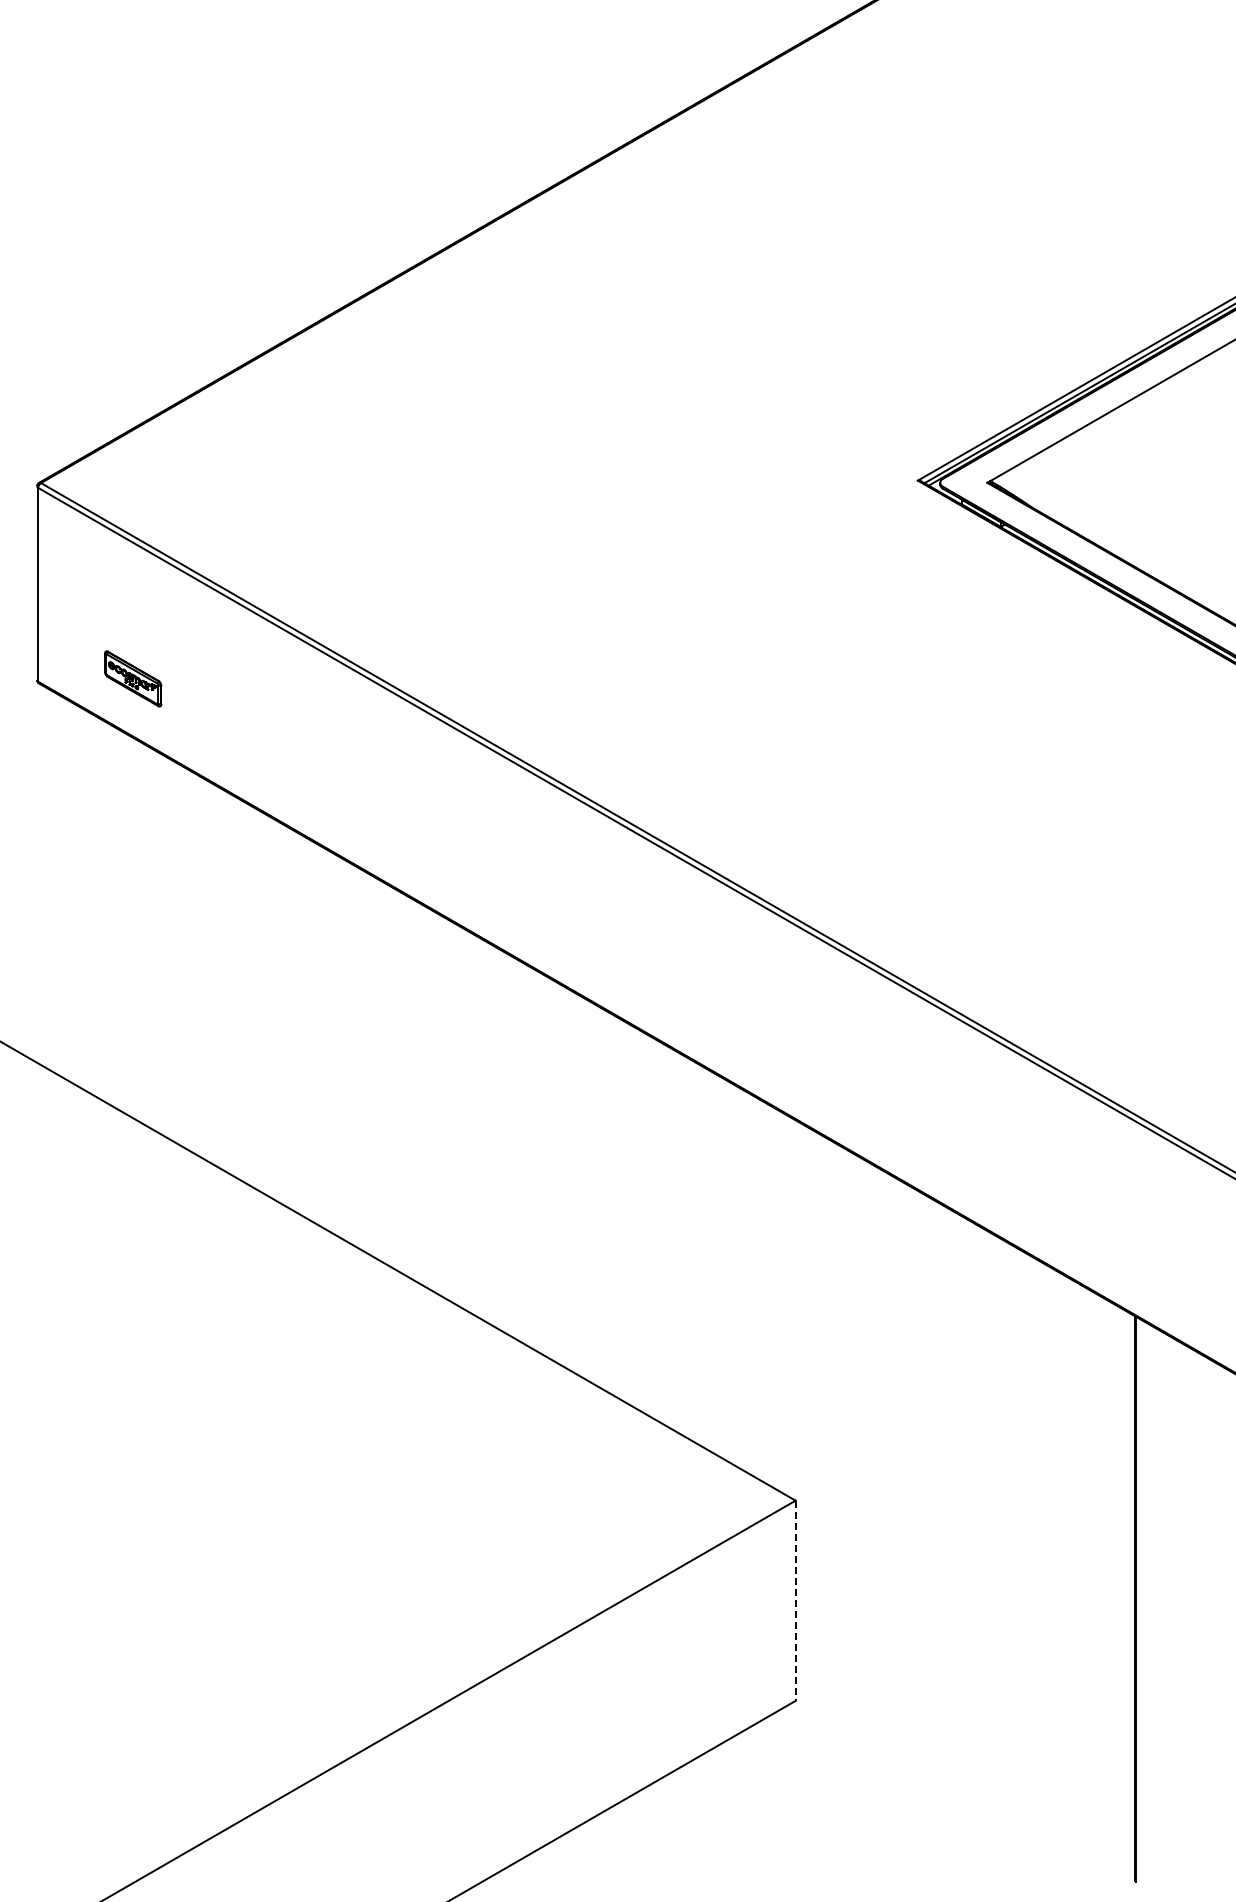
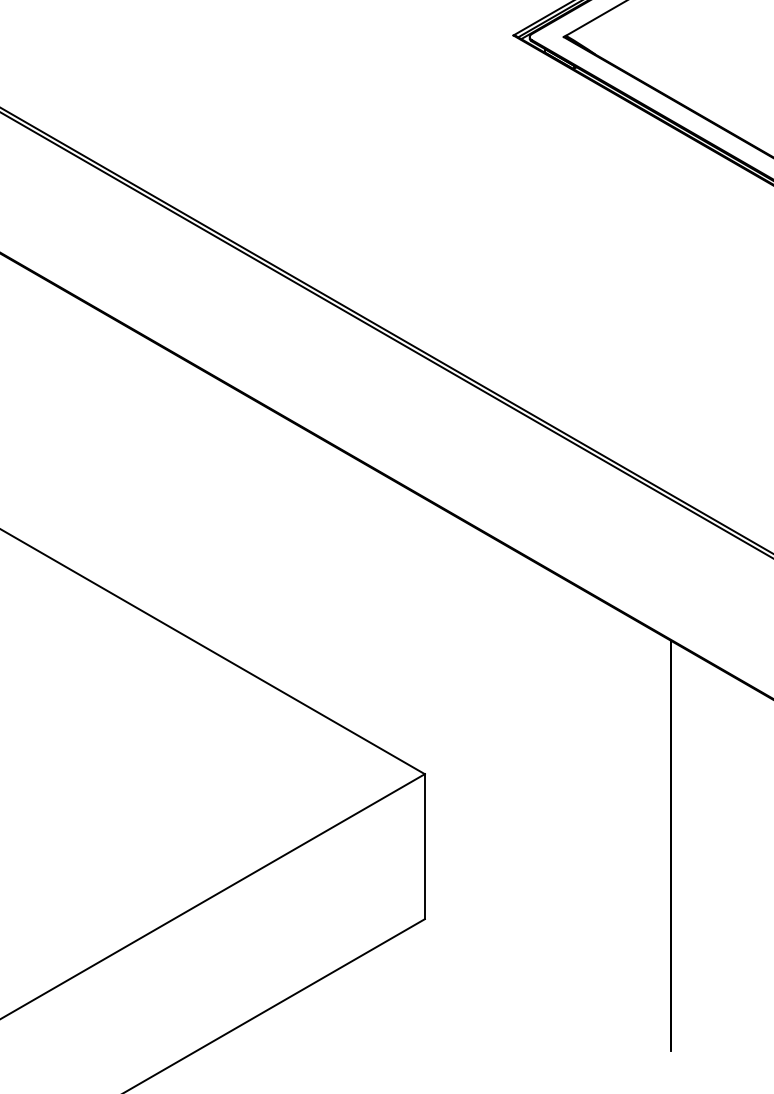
line: (795, 1601) -> (424, 847), dashed -> solid

